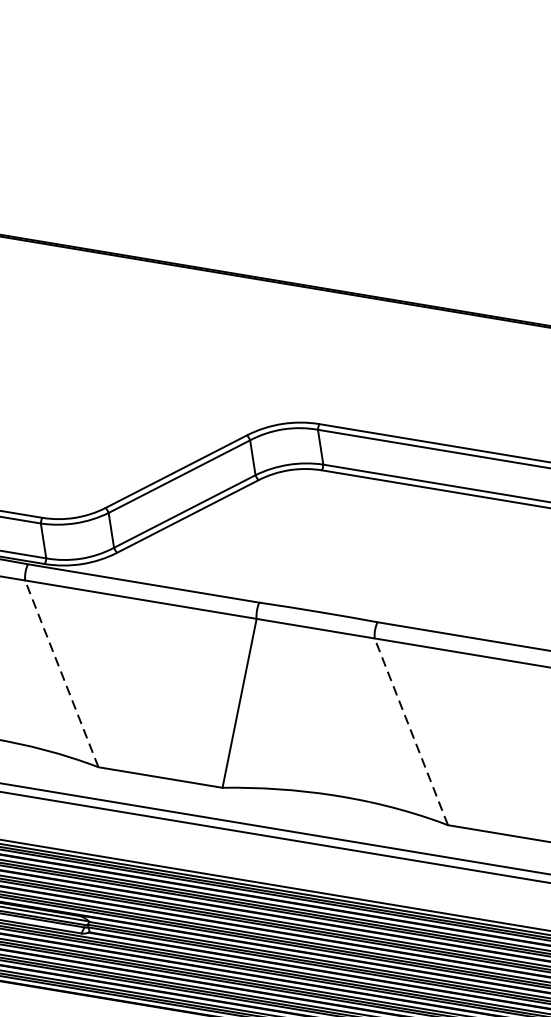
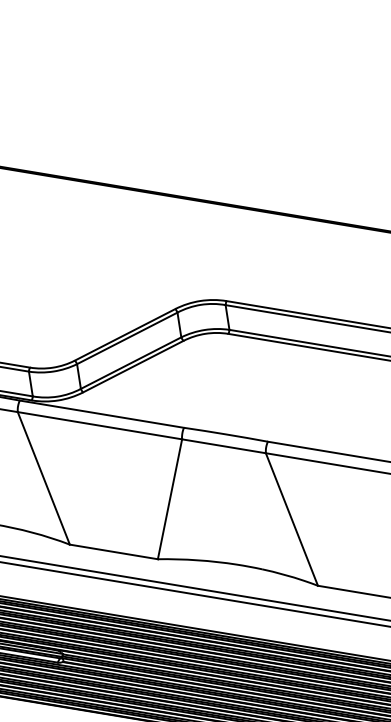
line: (61, 672) -> (43, 477), dashed -> solid
line: (410, 731) -> (291, 519), dashed -> solid

